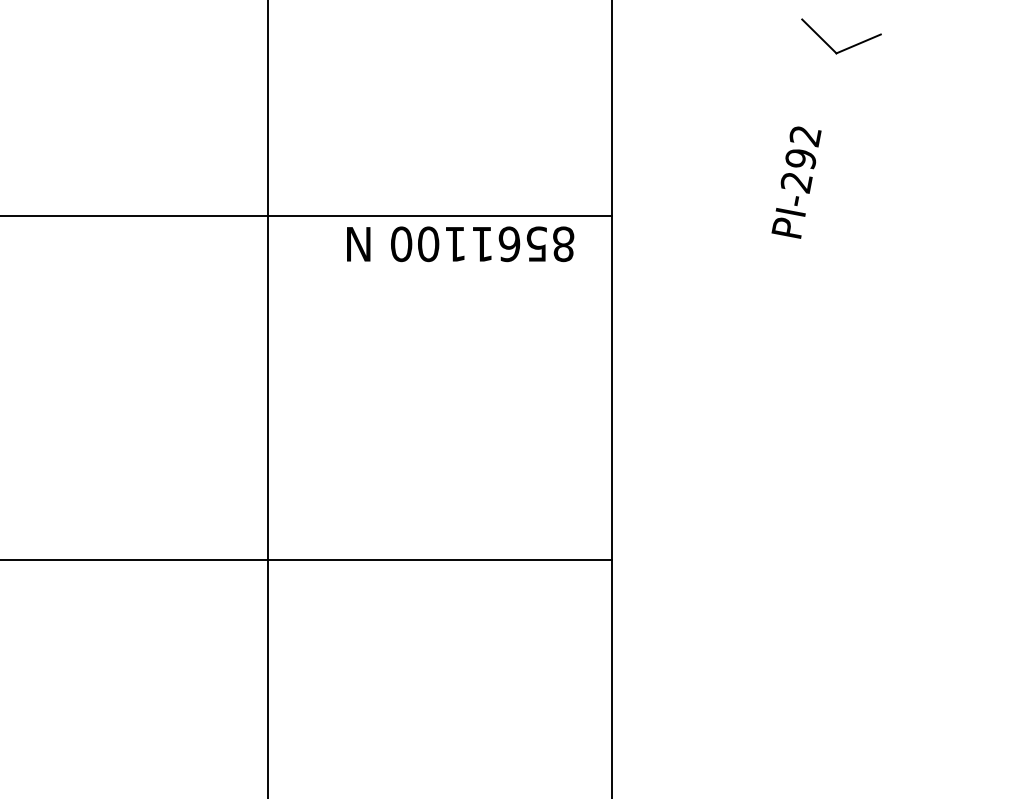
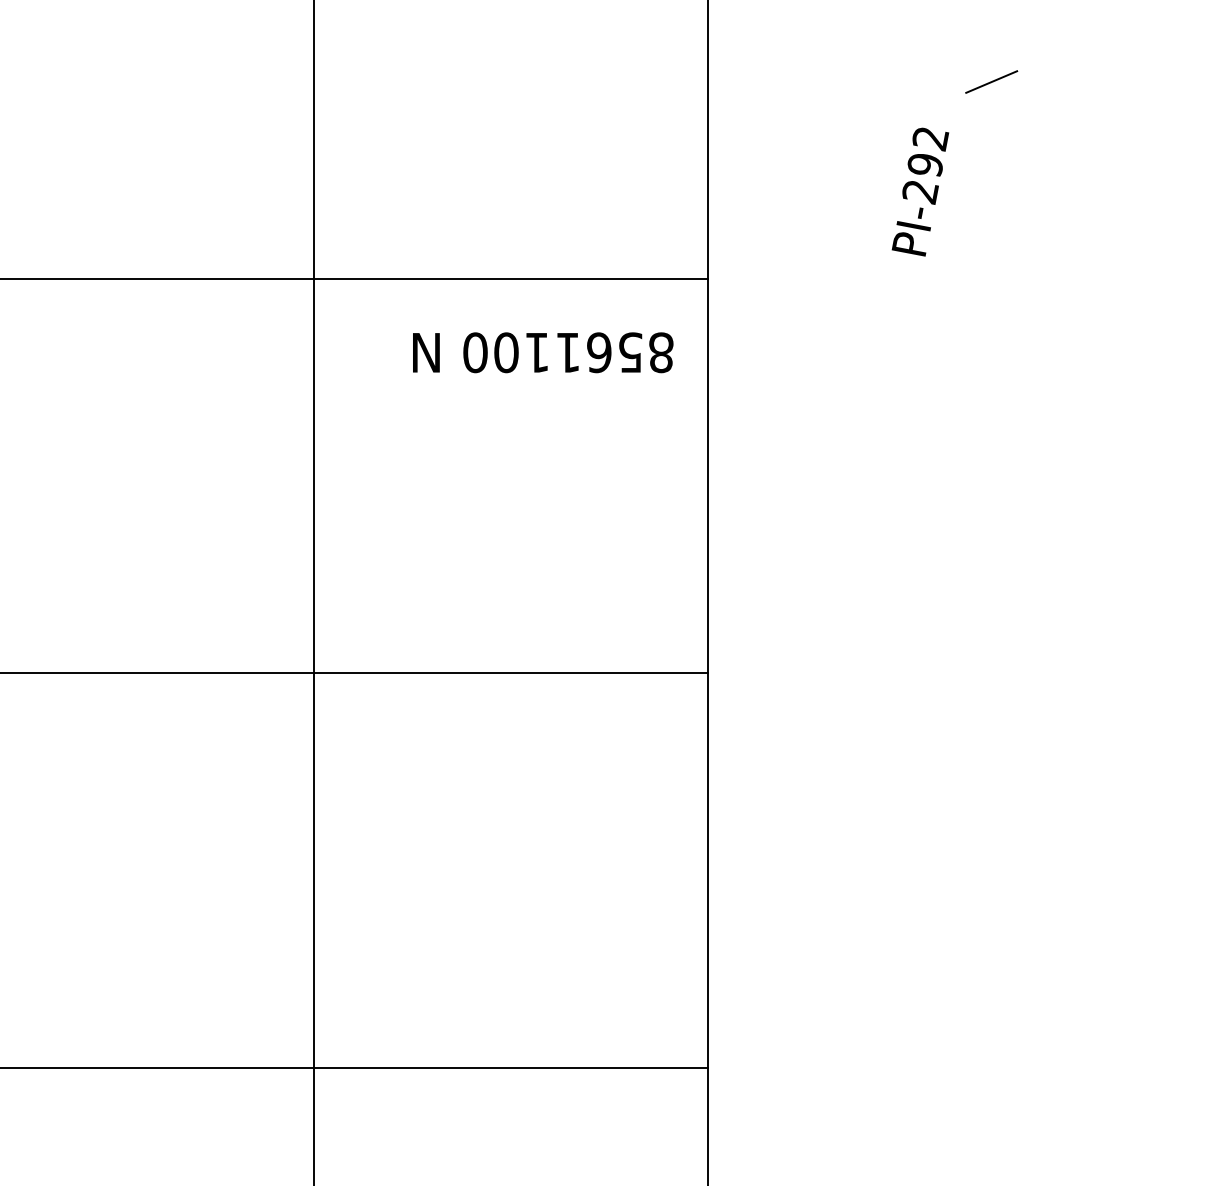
line: (819, 36) -> (946, 73), removed
text: (796, 182) -> (920, 191), moved
text: (460, 244) -> (543, 352), moved

